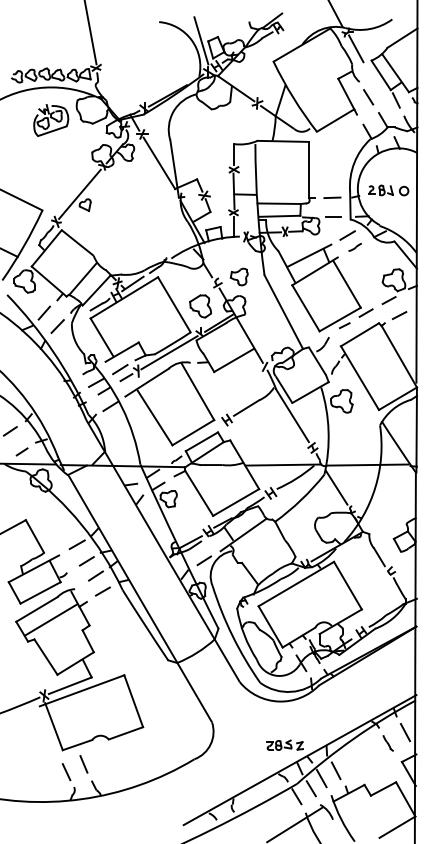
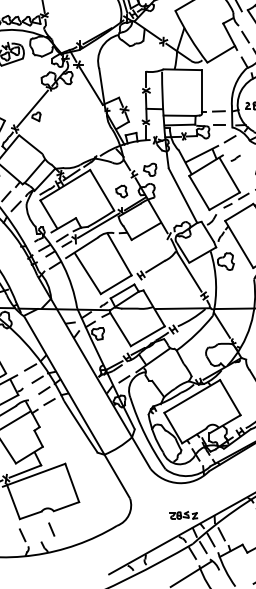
line: (355, 246) -> (235, 157), moved
part: (200, 306) -> (121, 191), size x0.7
line: (83, 764) -> (51, 529), moved

